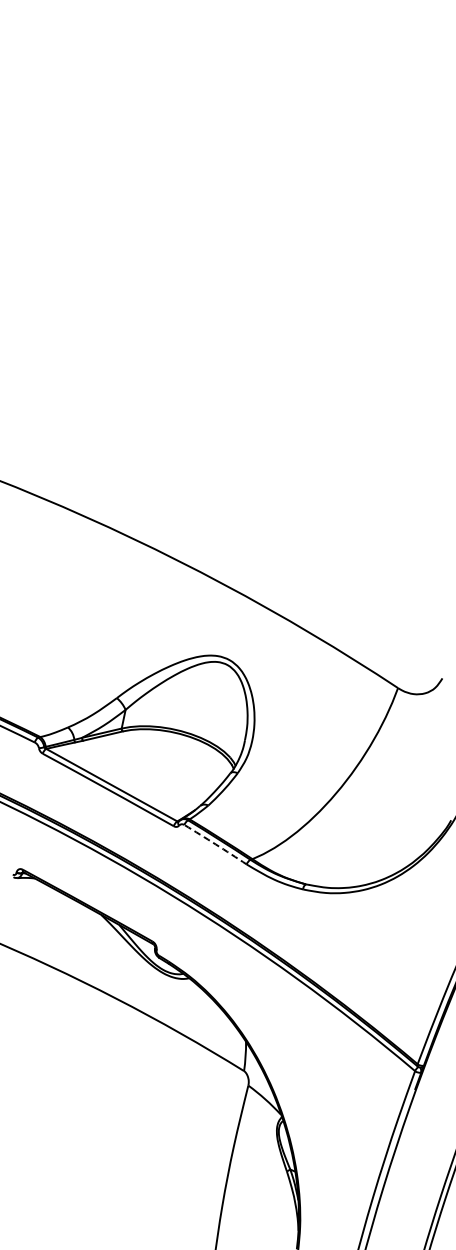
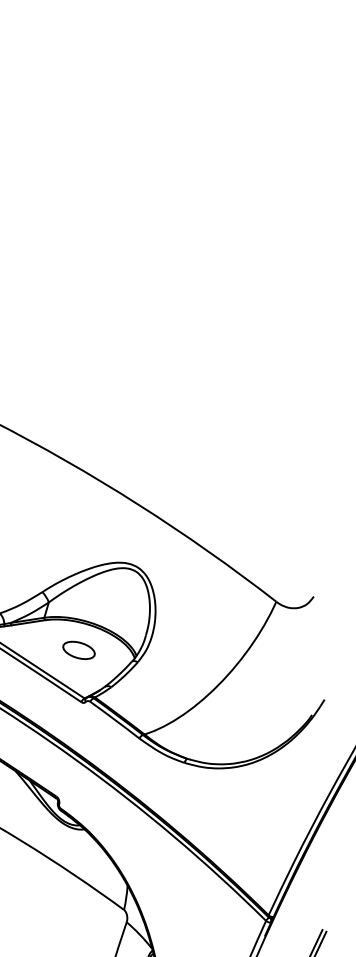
part: (166, 764) -> (79, 650), added
arc: (215, 844) -> (114, 719), dashed -> solid

